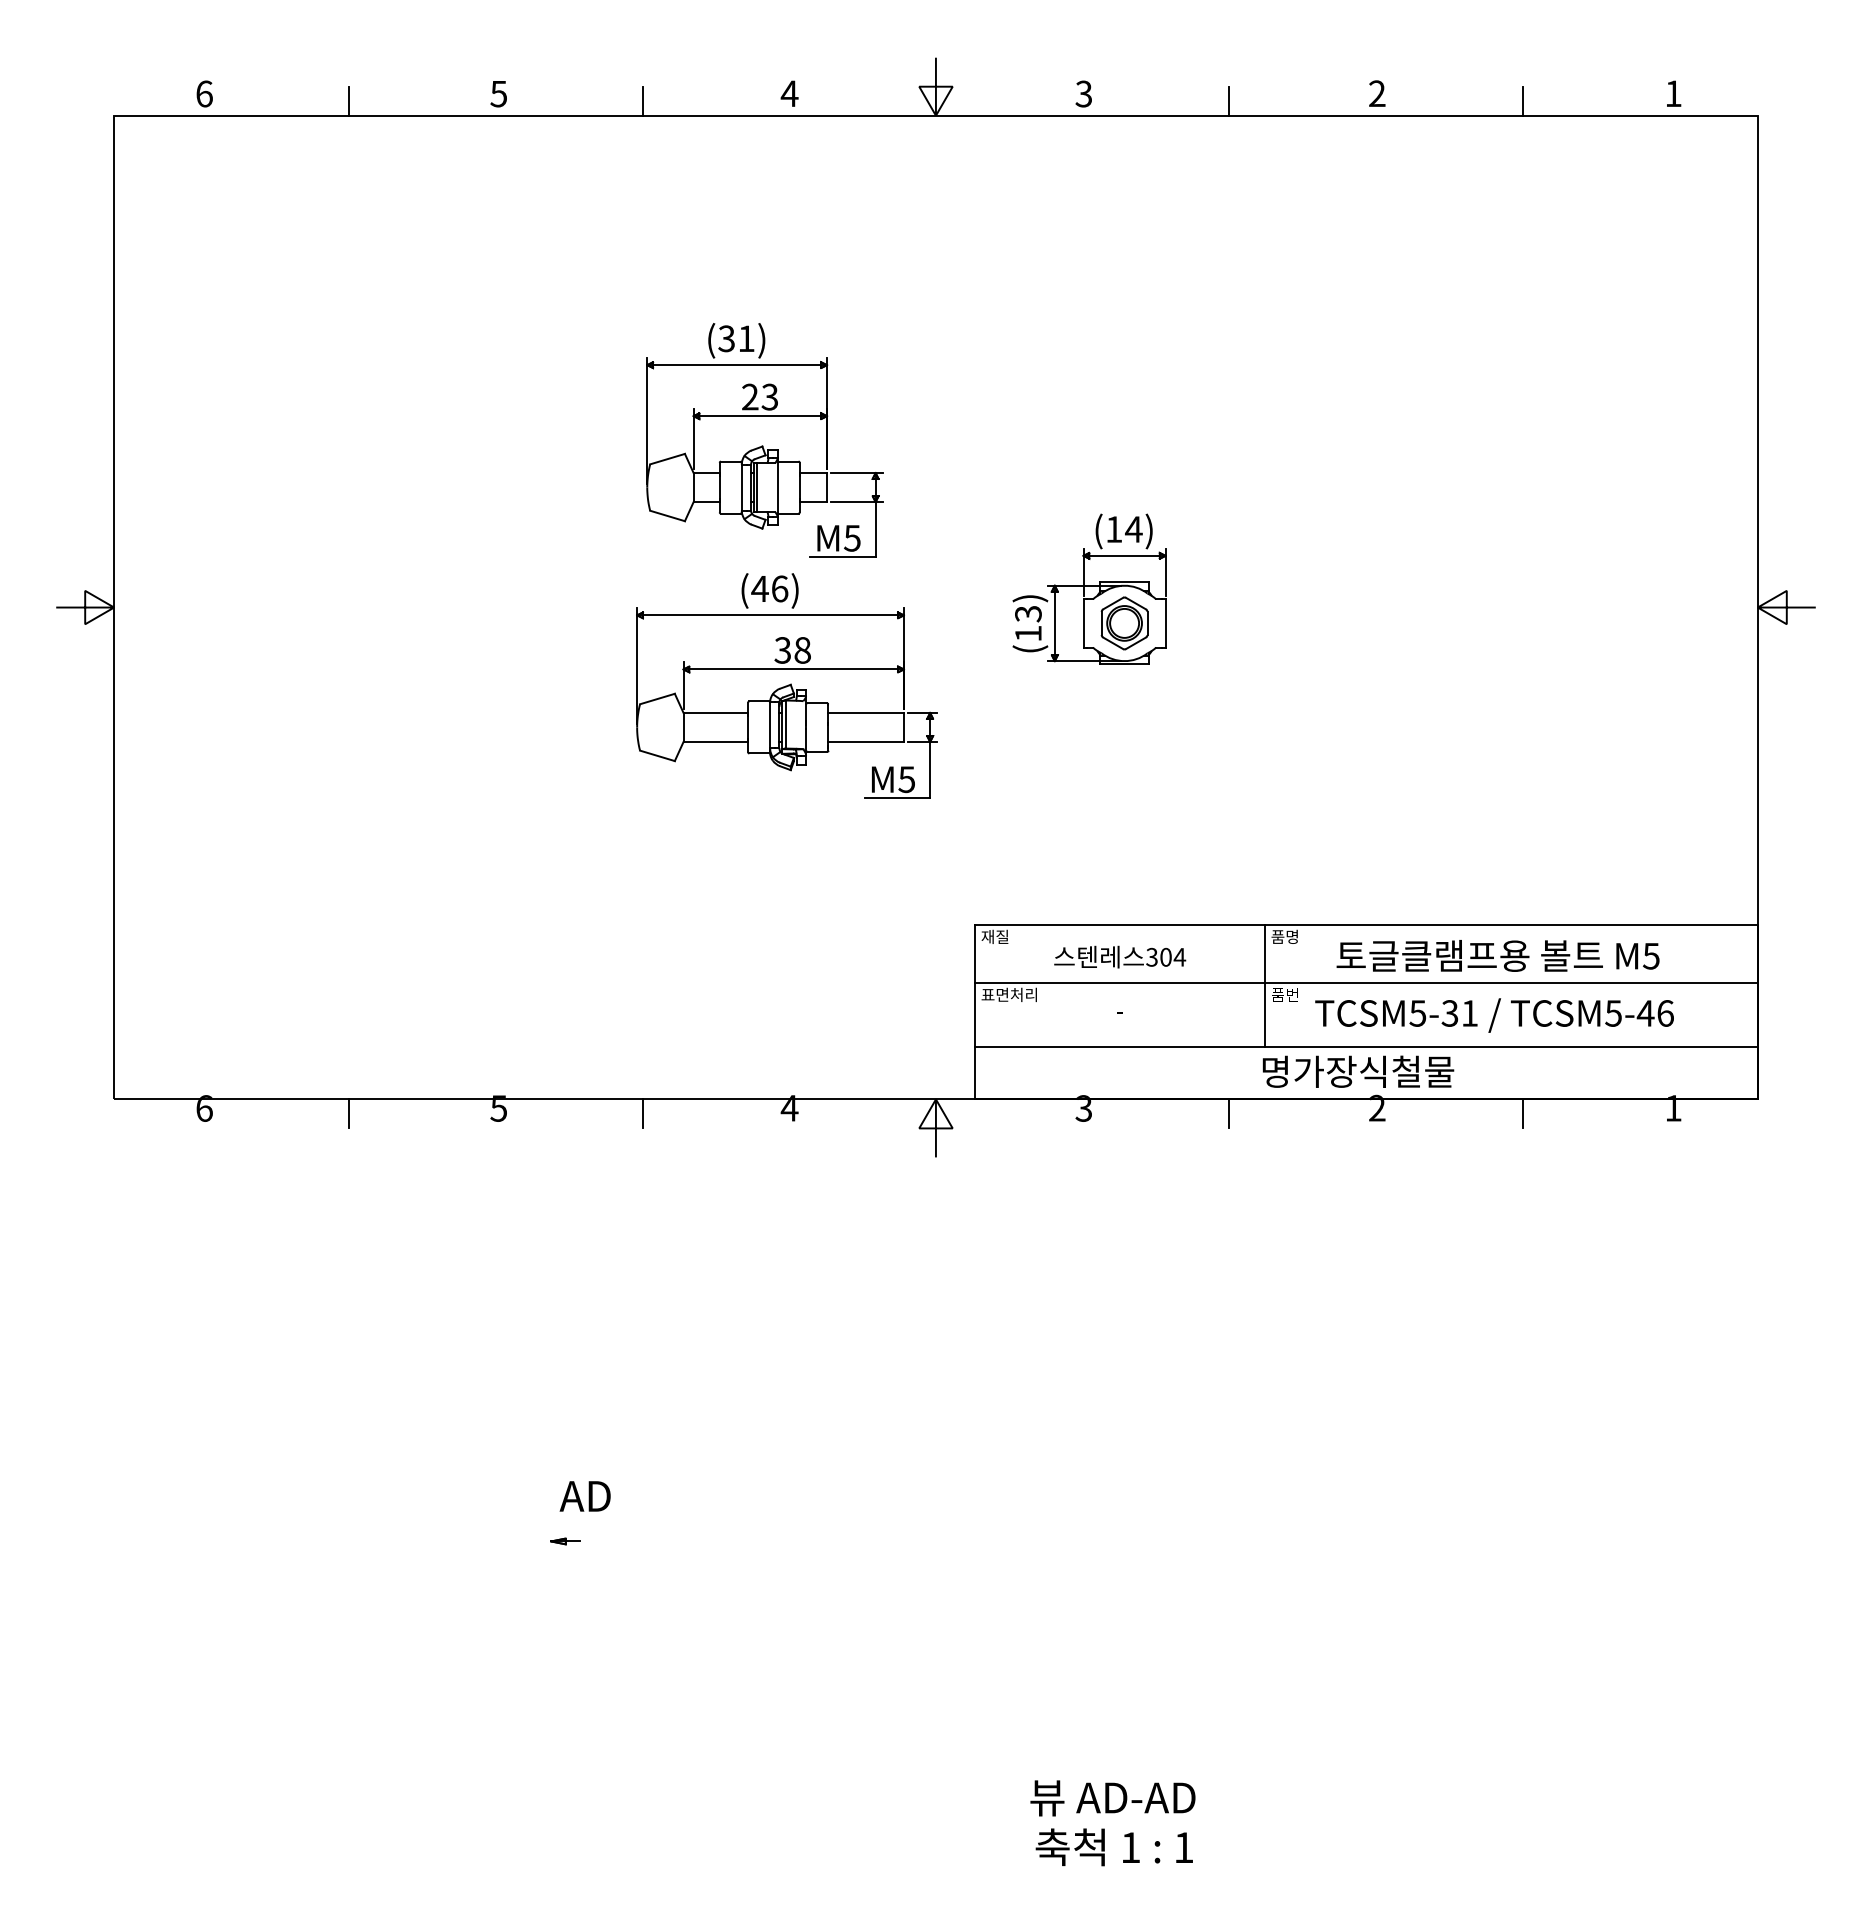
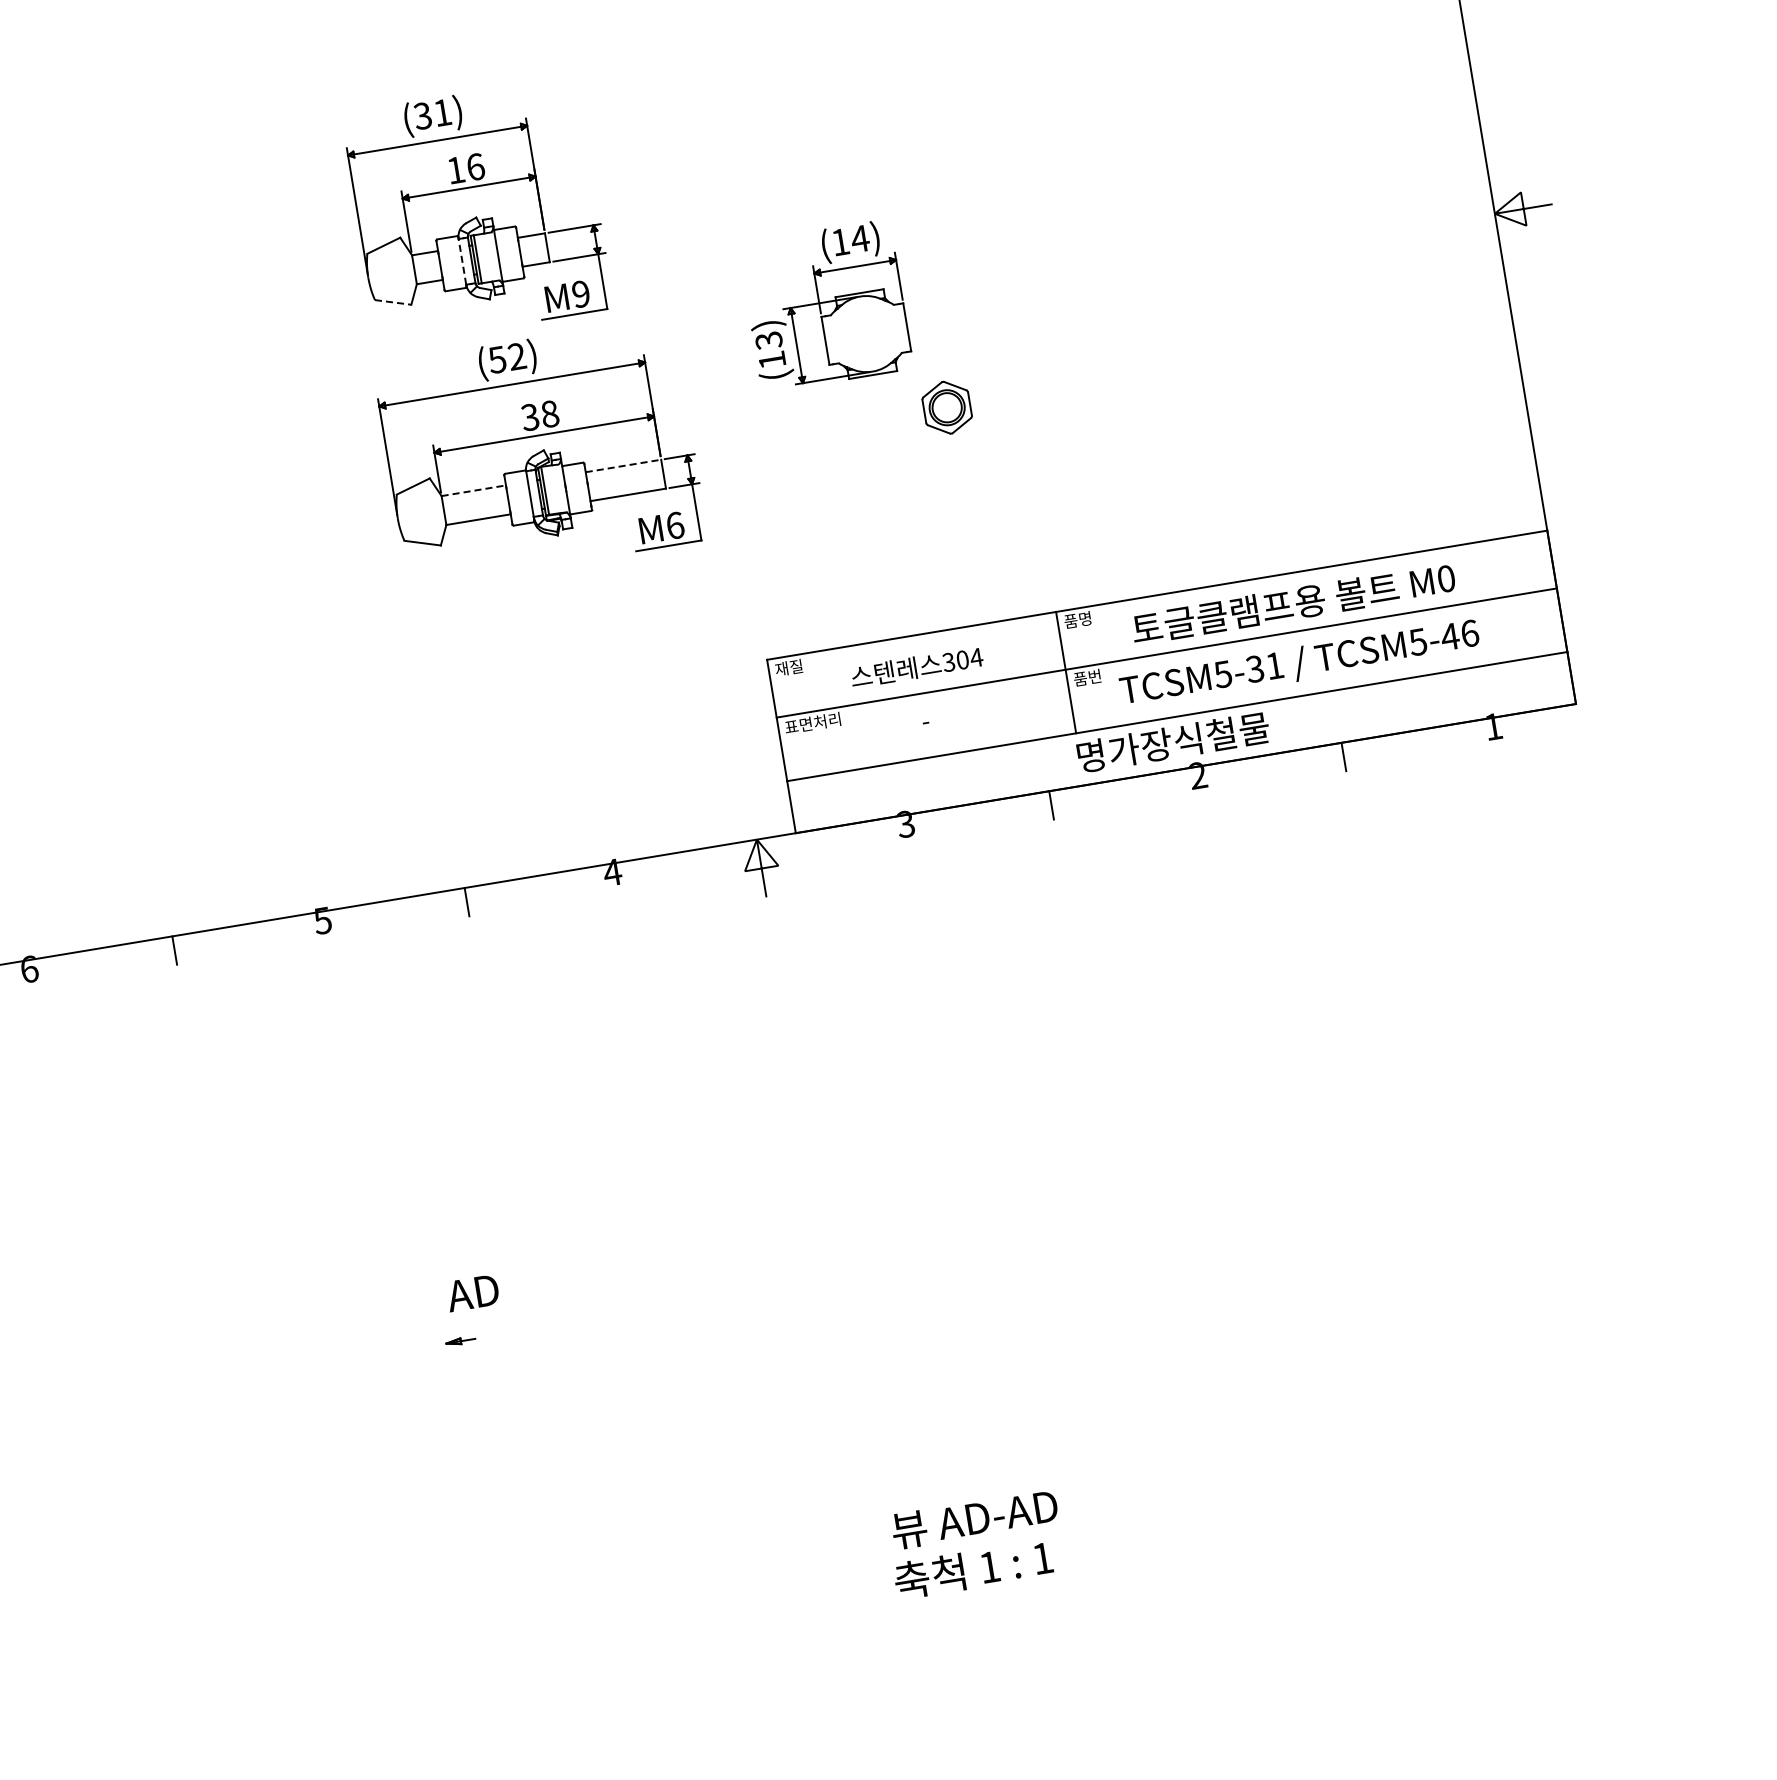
text: (760, 396) -> (466, 168), 23 -> 16
line: (741, 487) -> (462, 261), solid -> dashed
line: (668, 516) -> (394, 302), solid -> dashed
text: (852, 537) -> (581, 293), M5 -> M9
text: (769, 588) -> (506, 357), (46) -> (52)
part: (1124, 623) -> (947, 407), moved
line: (716, 712) -> (474, 490), solid -> dashed
line: (866, 712) -> (623, 465), solid -> dashed
text: (906, 779) -> (674, 525), M5 -> M6
text: (1650, 955) -> (1445, 578), M5 -> M0
text: (1112, 1798) -> (974, 1519), moved
text: (1113, 1847) -> (972, 1569), moved

